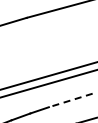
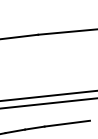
line: (70, 100) -> (67, 123), dashed -> solid

